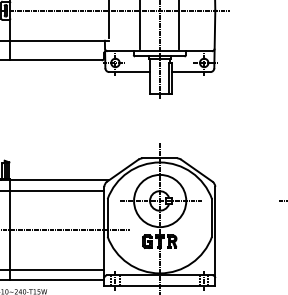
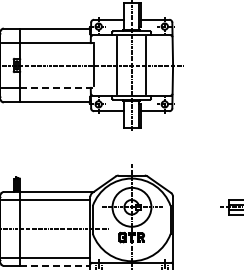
line: (58, 40) -> (56, 87), solid -> dashed
line: (57, 279) -> (55, 265), solid -> dashed

